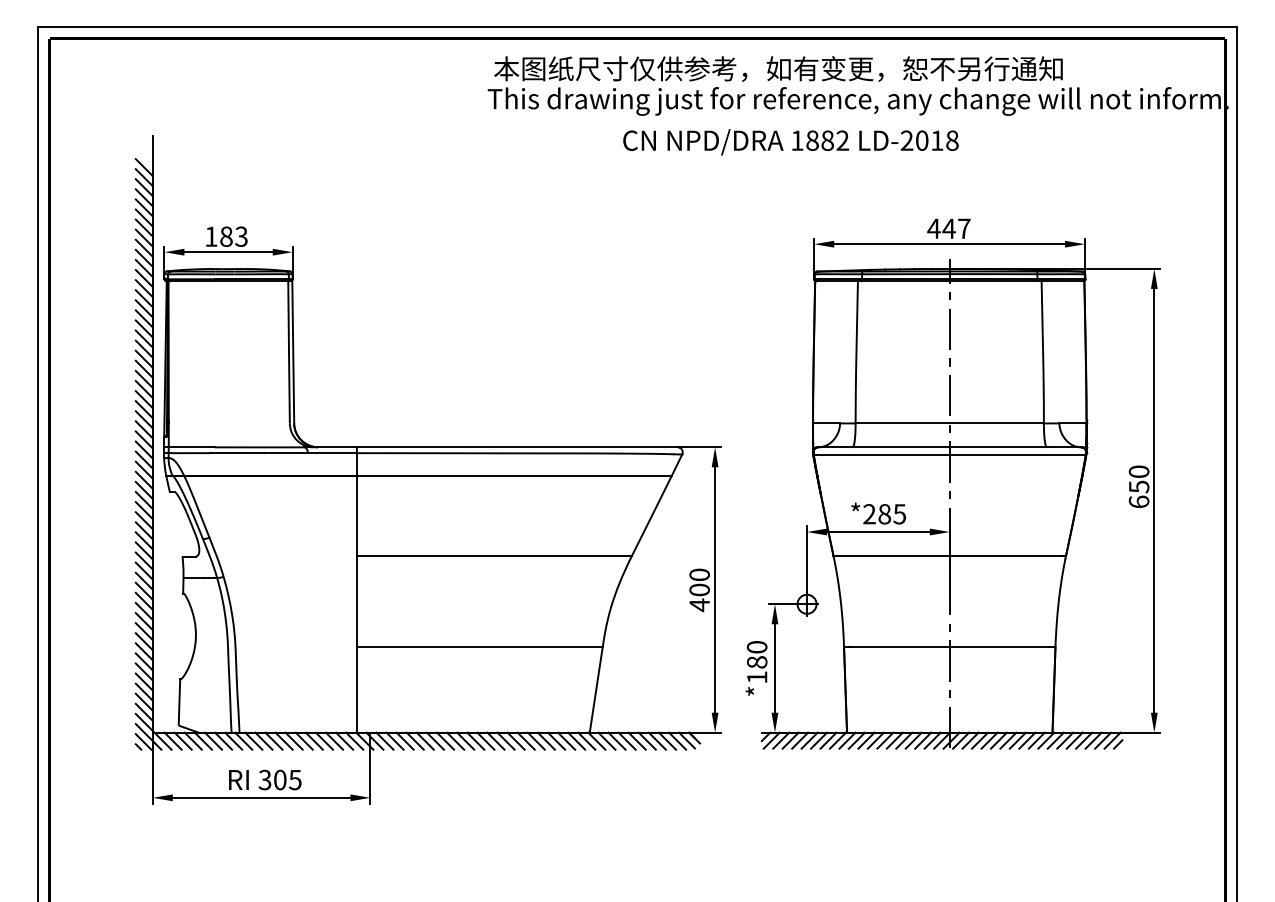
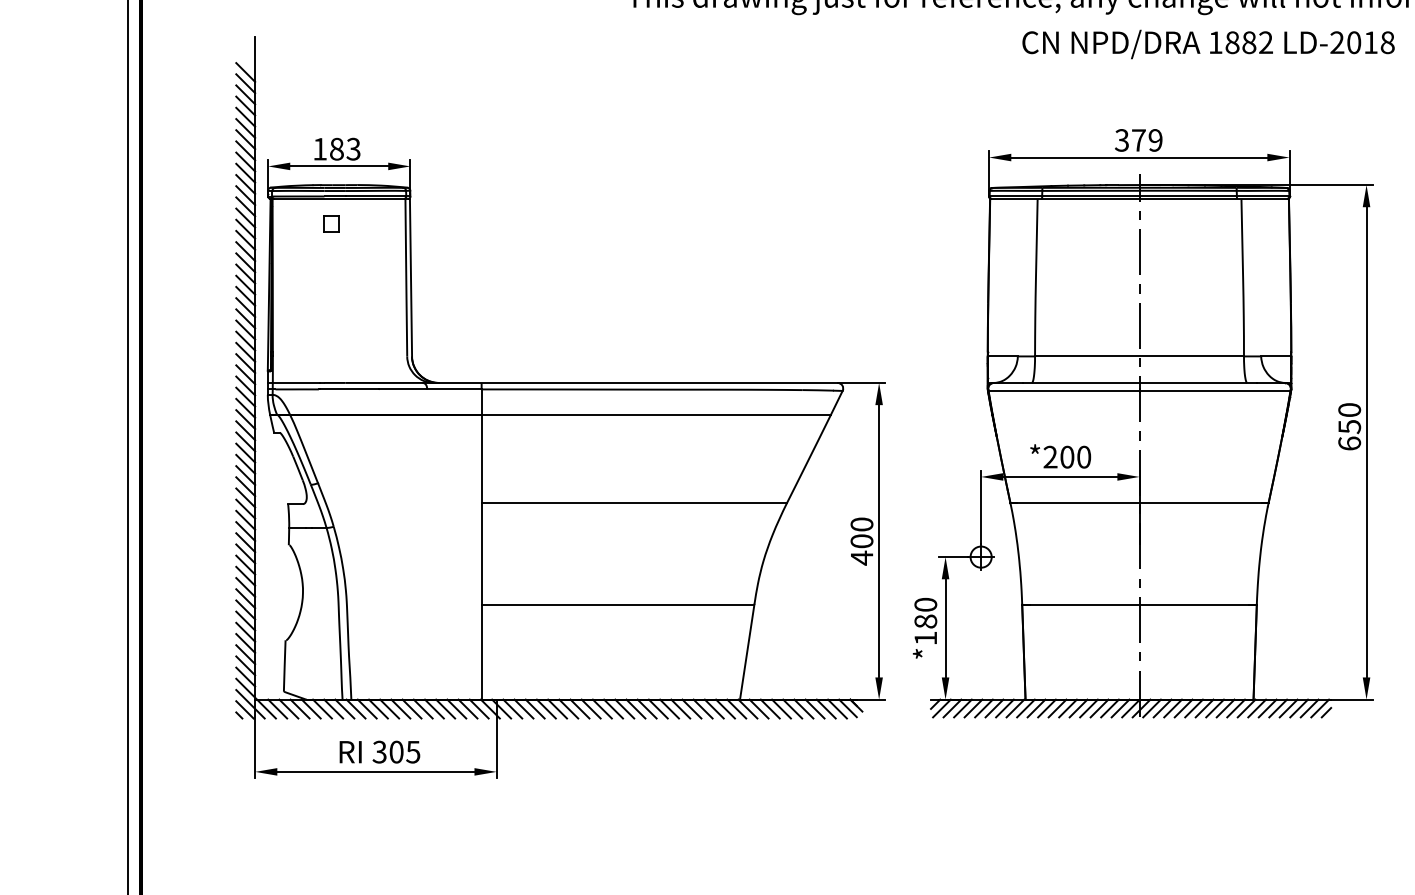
text: (790, 142) -> (1208, 44), moved
text: (948, 228) -> (1138, 140), 447 -> 379
part: (221, 303) -> (331, 223), added
text: (892, 514) -> (1075, 457), *285 -> *200

